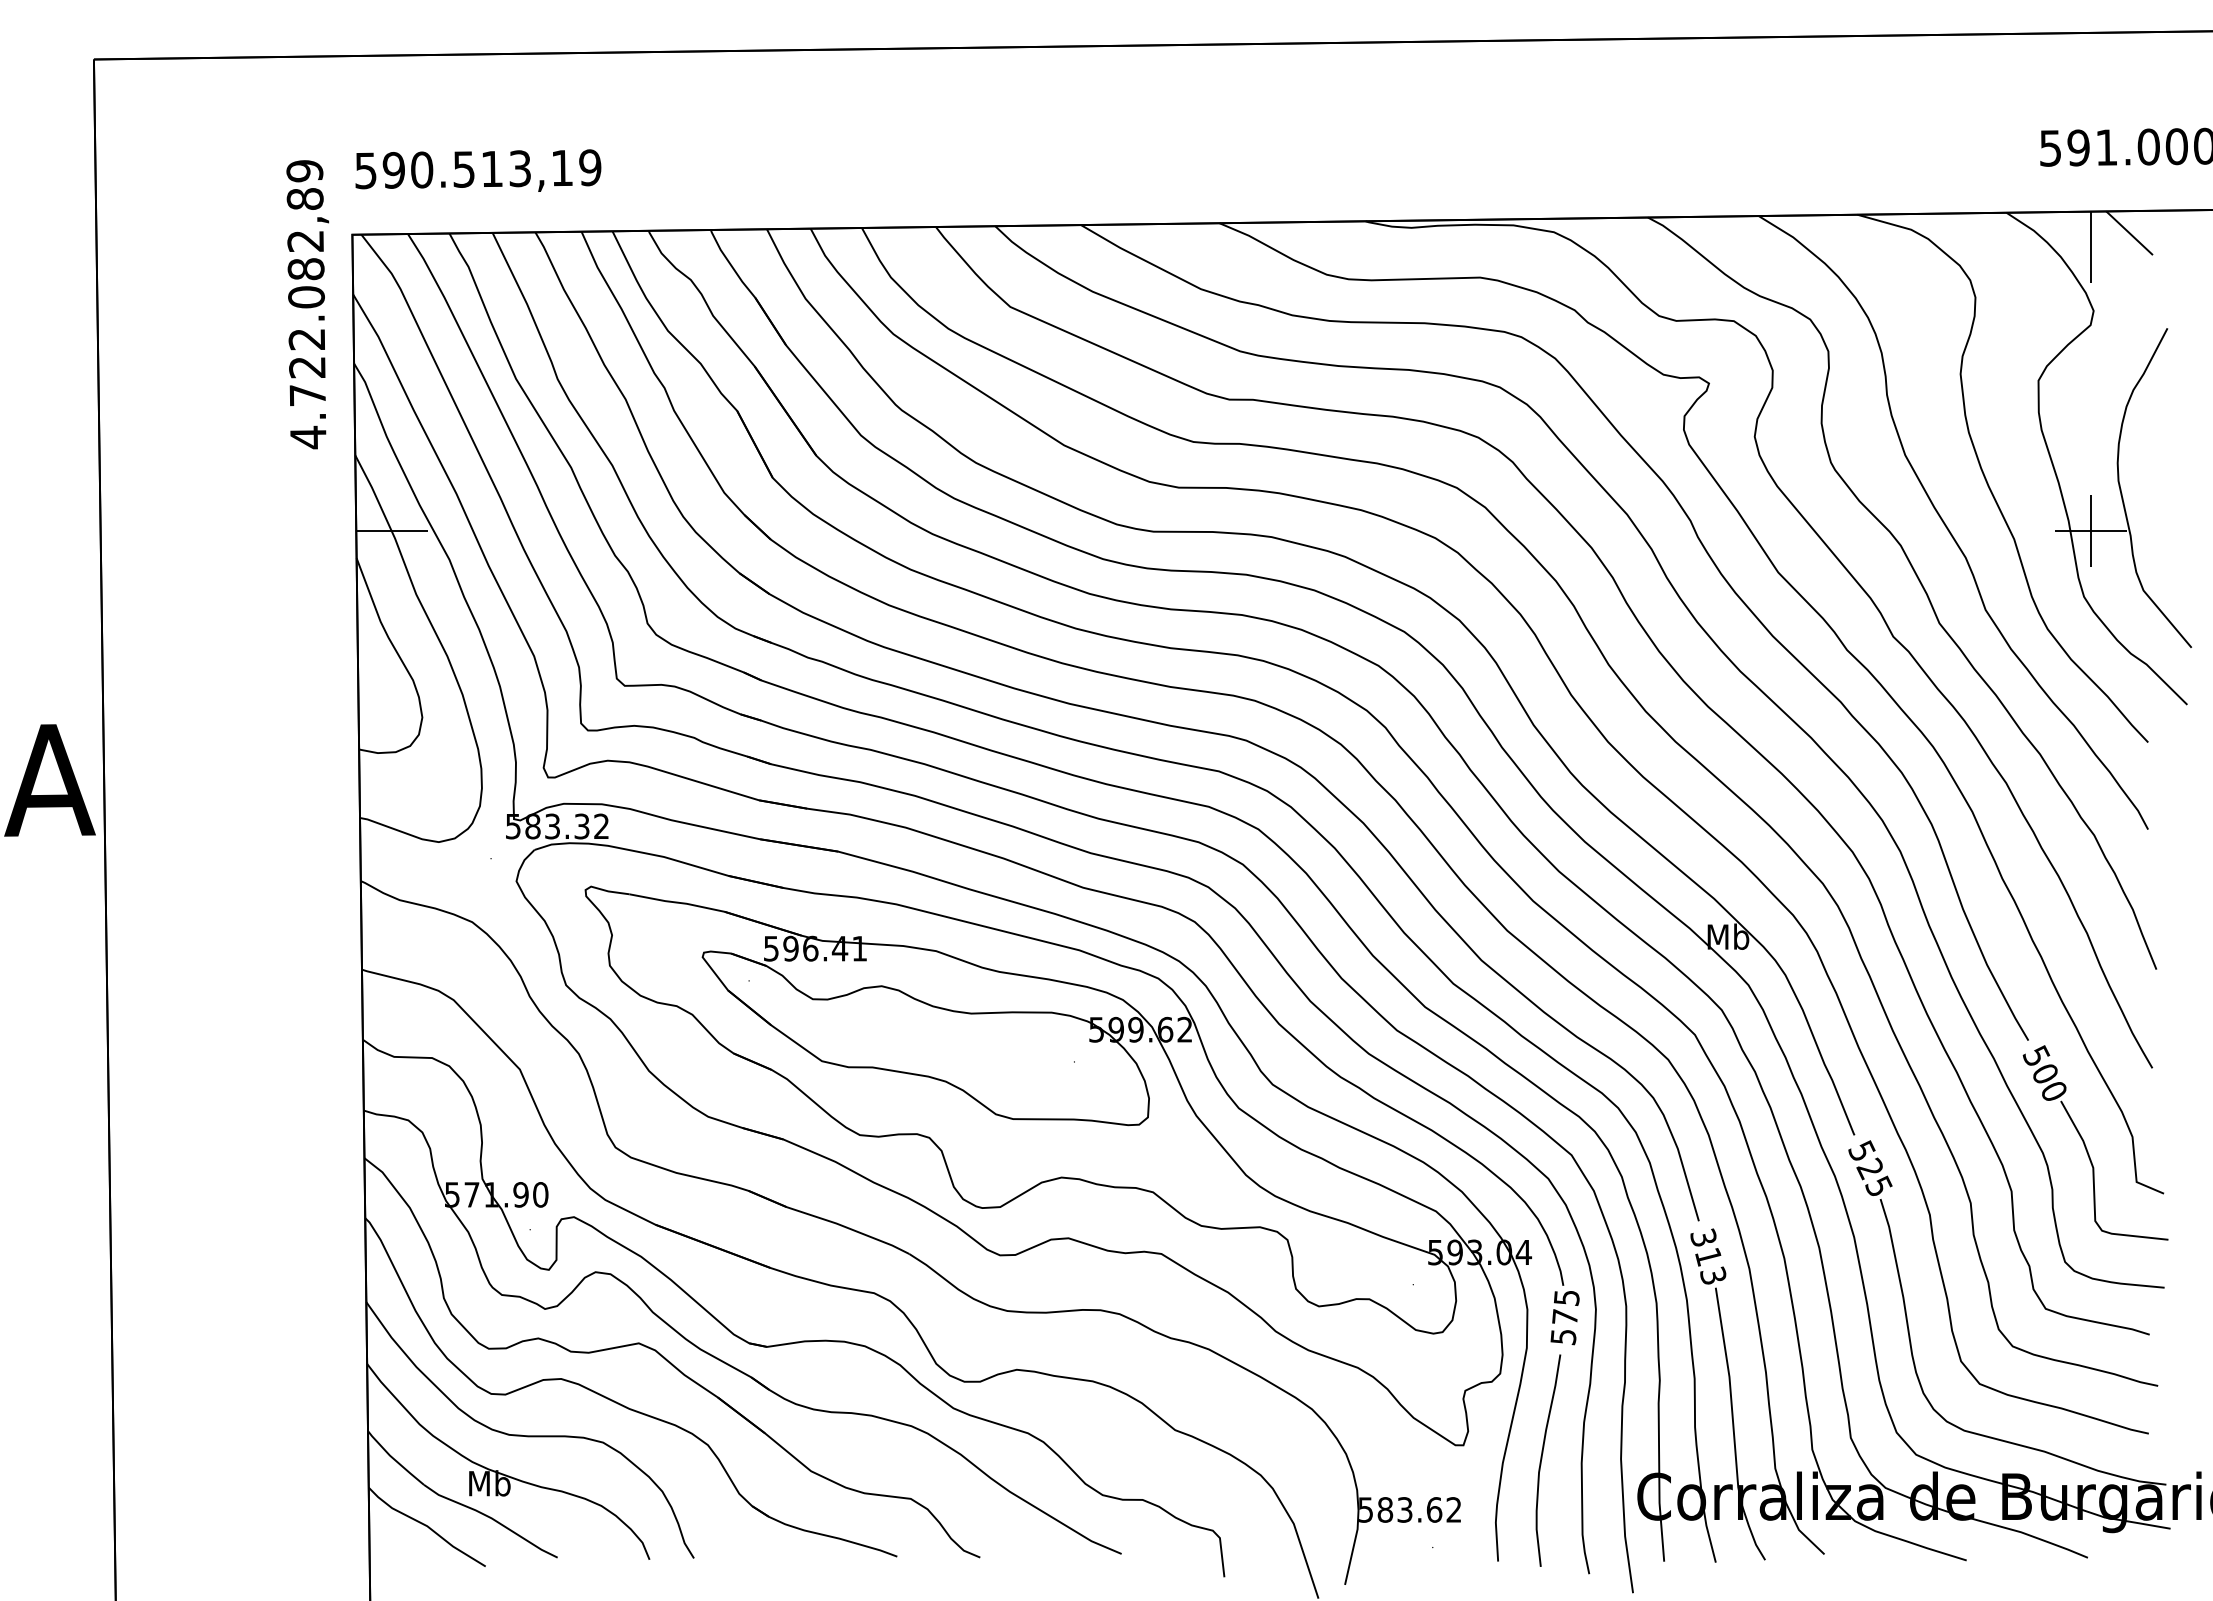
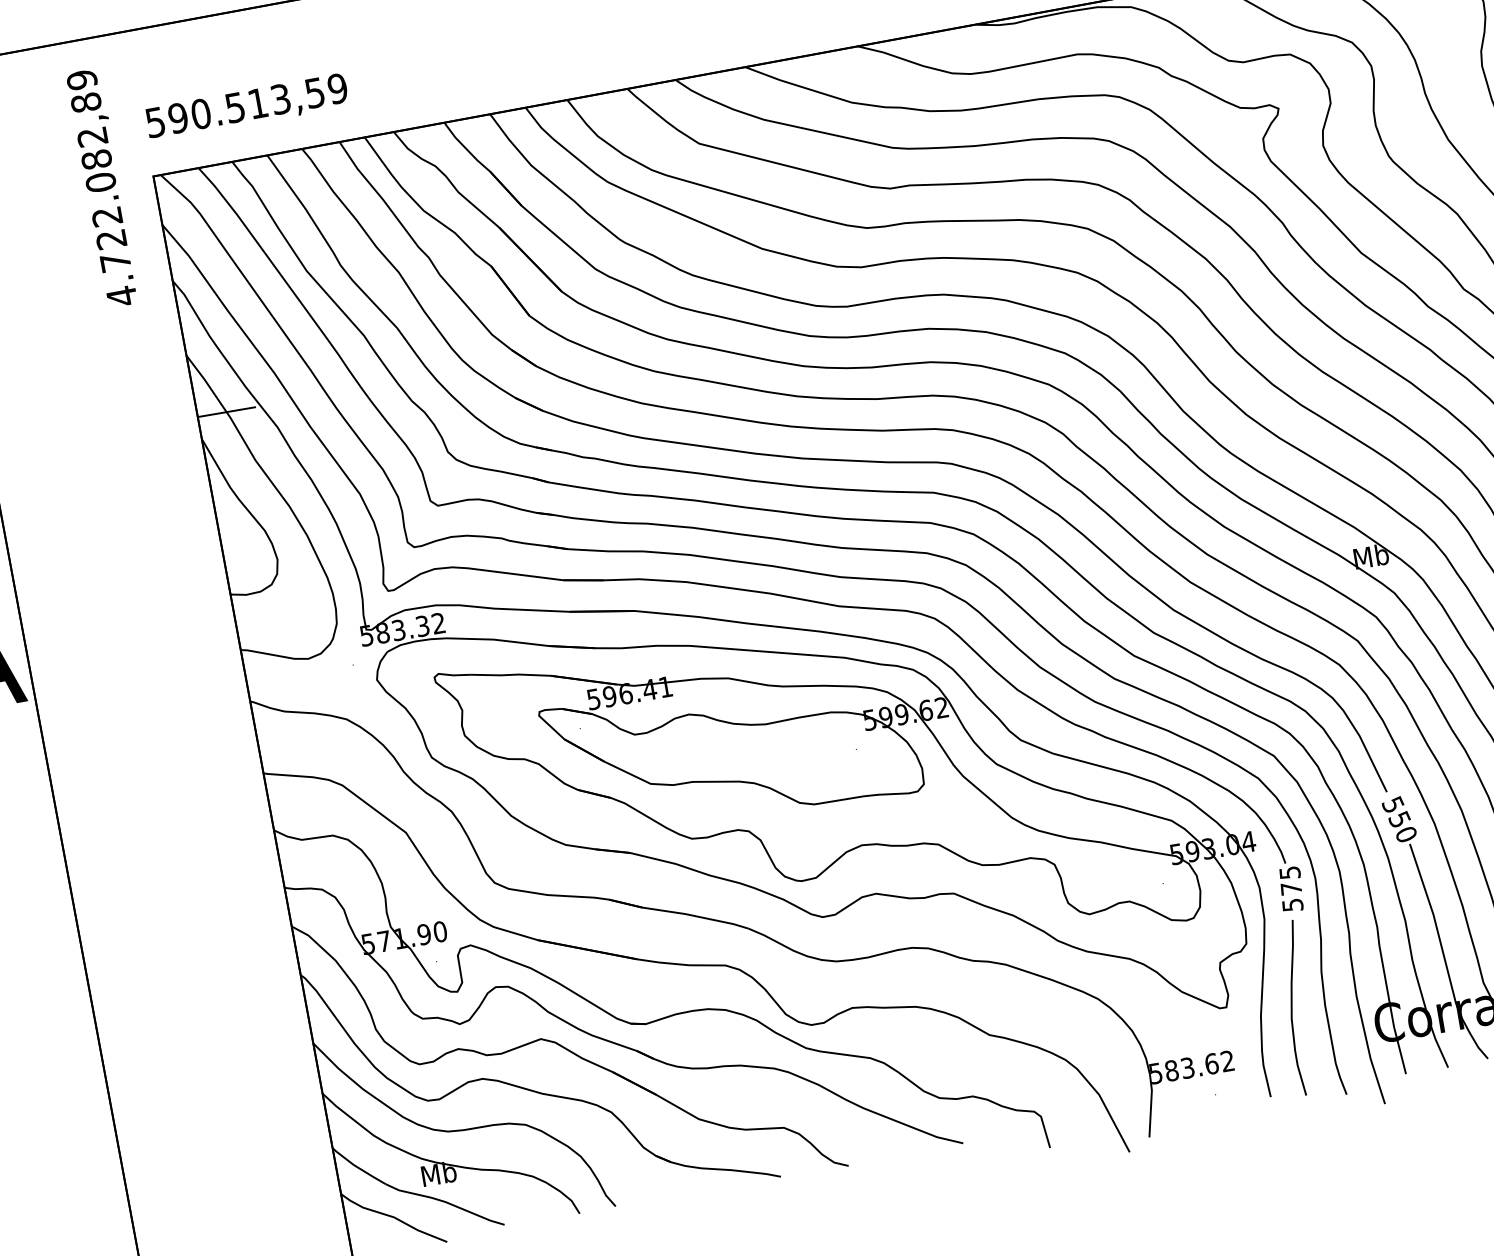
text: (562, 168) -> (315, 93), 590.513,19 -> 590.513,59
text: (307, 304) -> (102, 188), moved
text: (1708, 1256) -> (1399, 819), 313 -> 550

